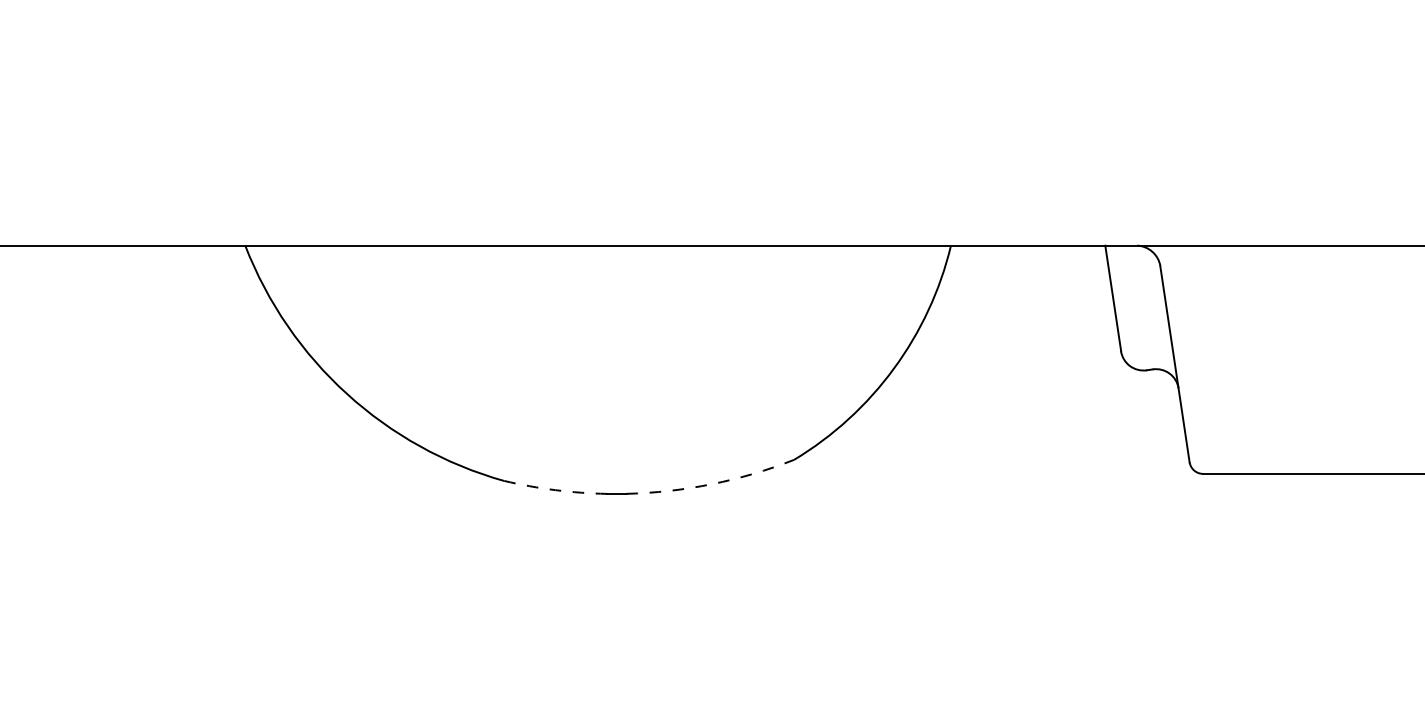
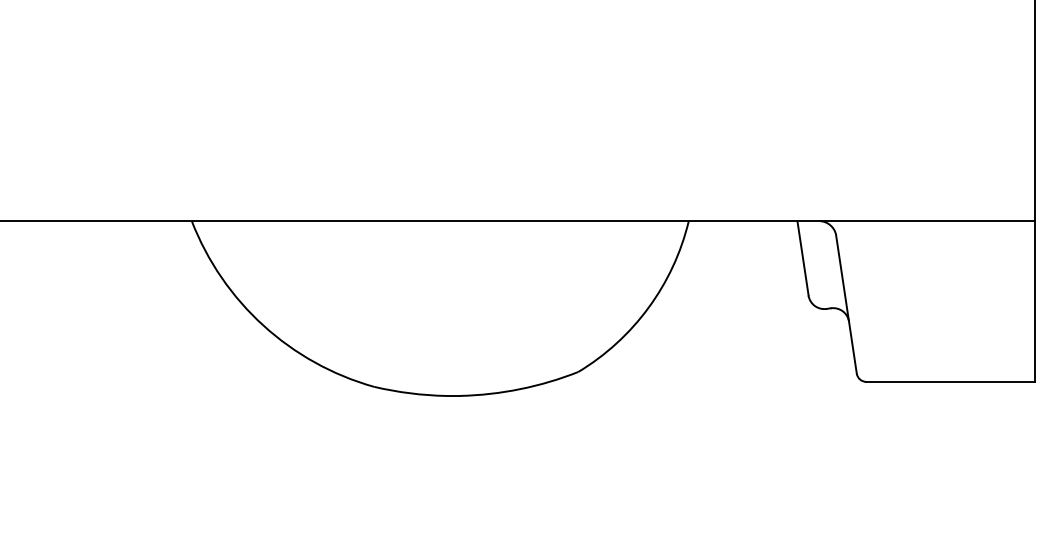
arc: (712, 484) -> (520, 389), dashed -> solid
arc: (555, 490) -> (410, 393), dashed -> solid

